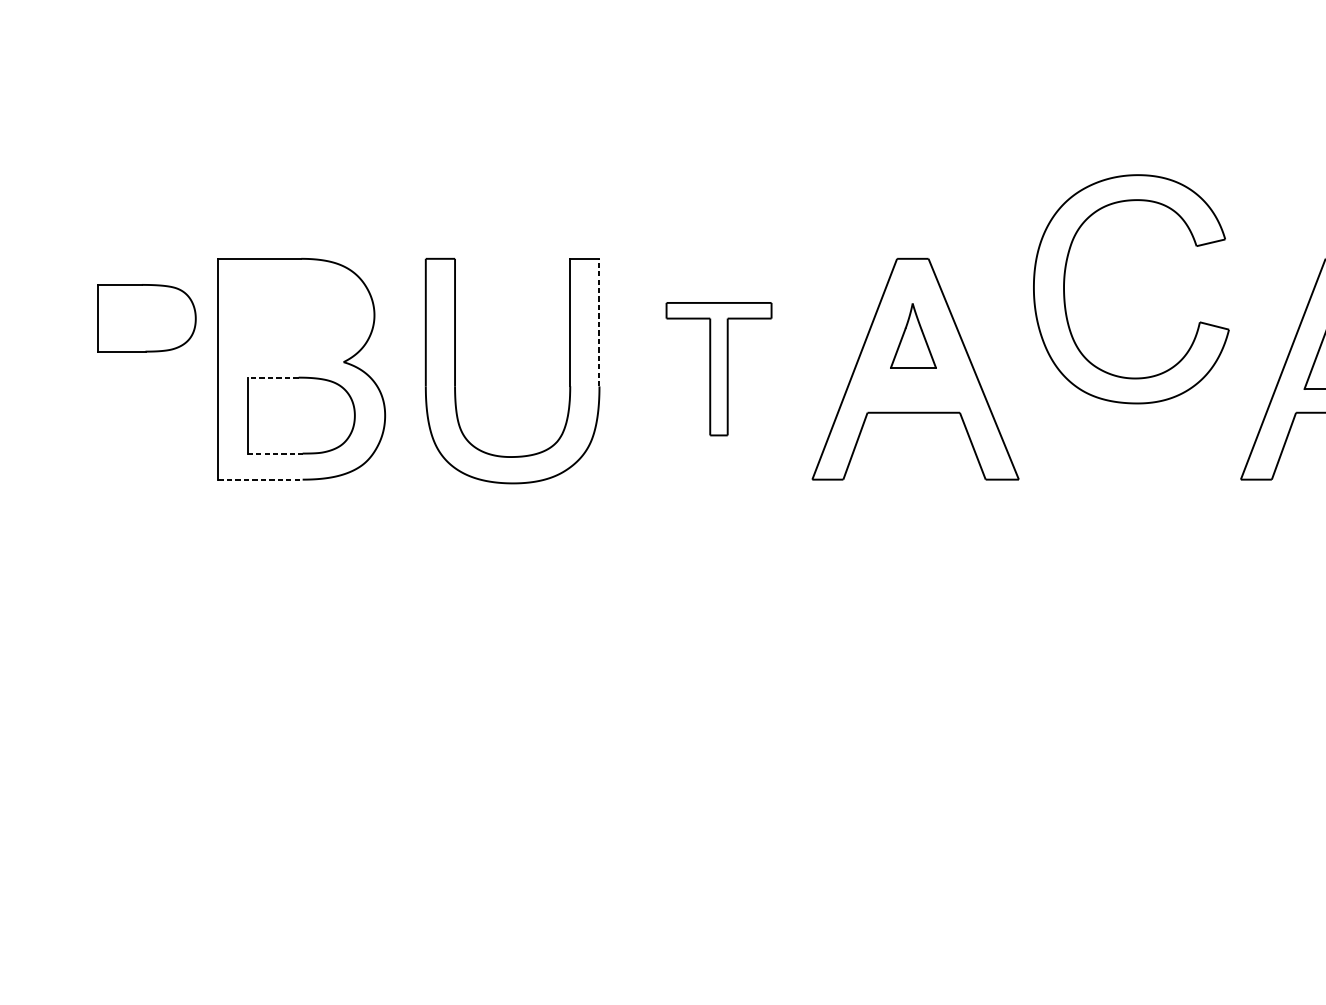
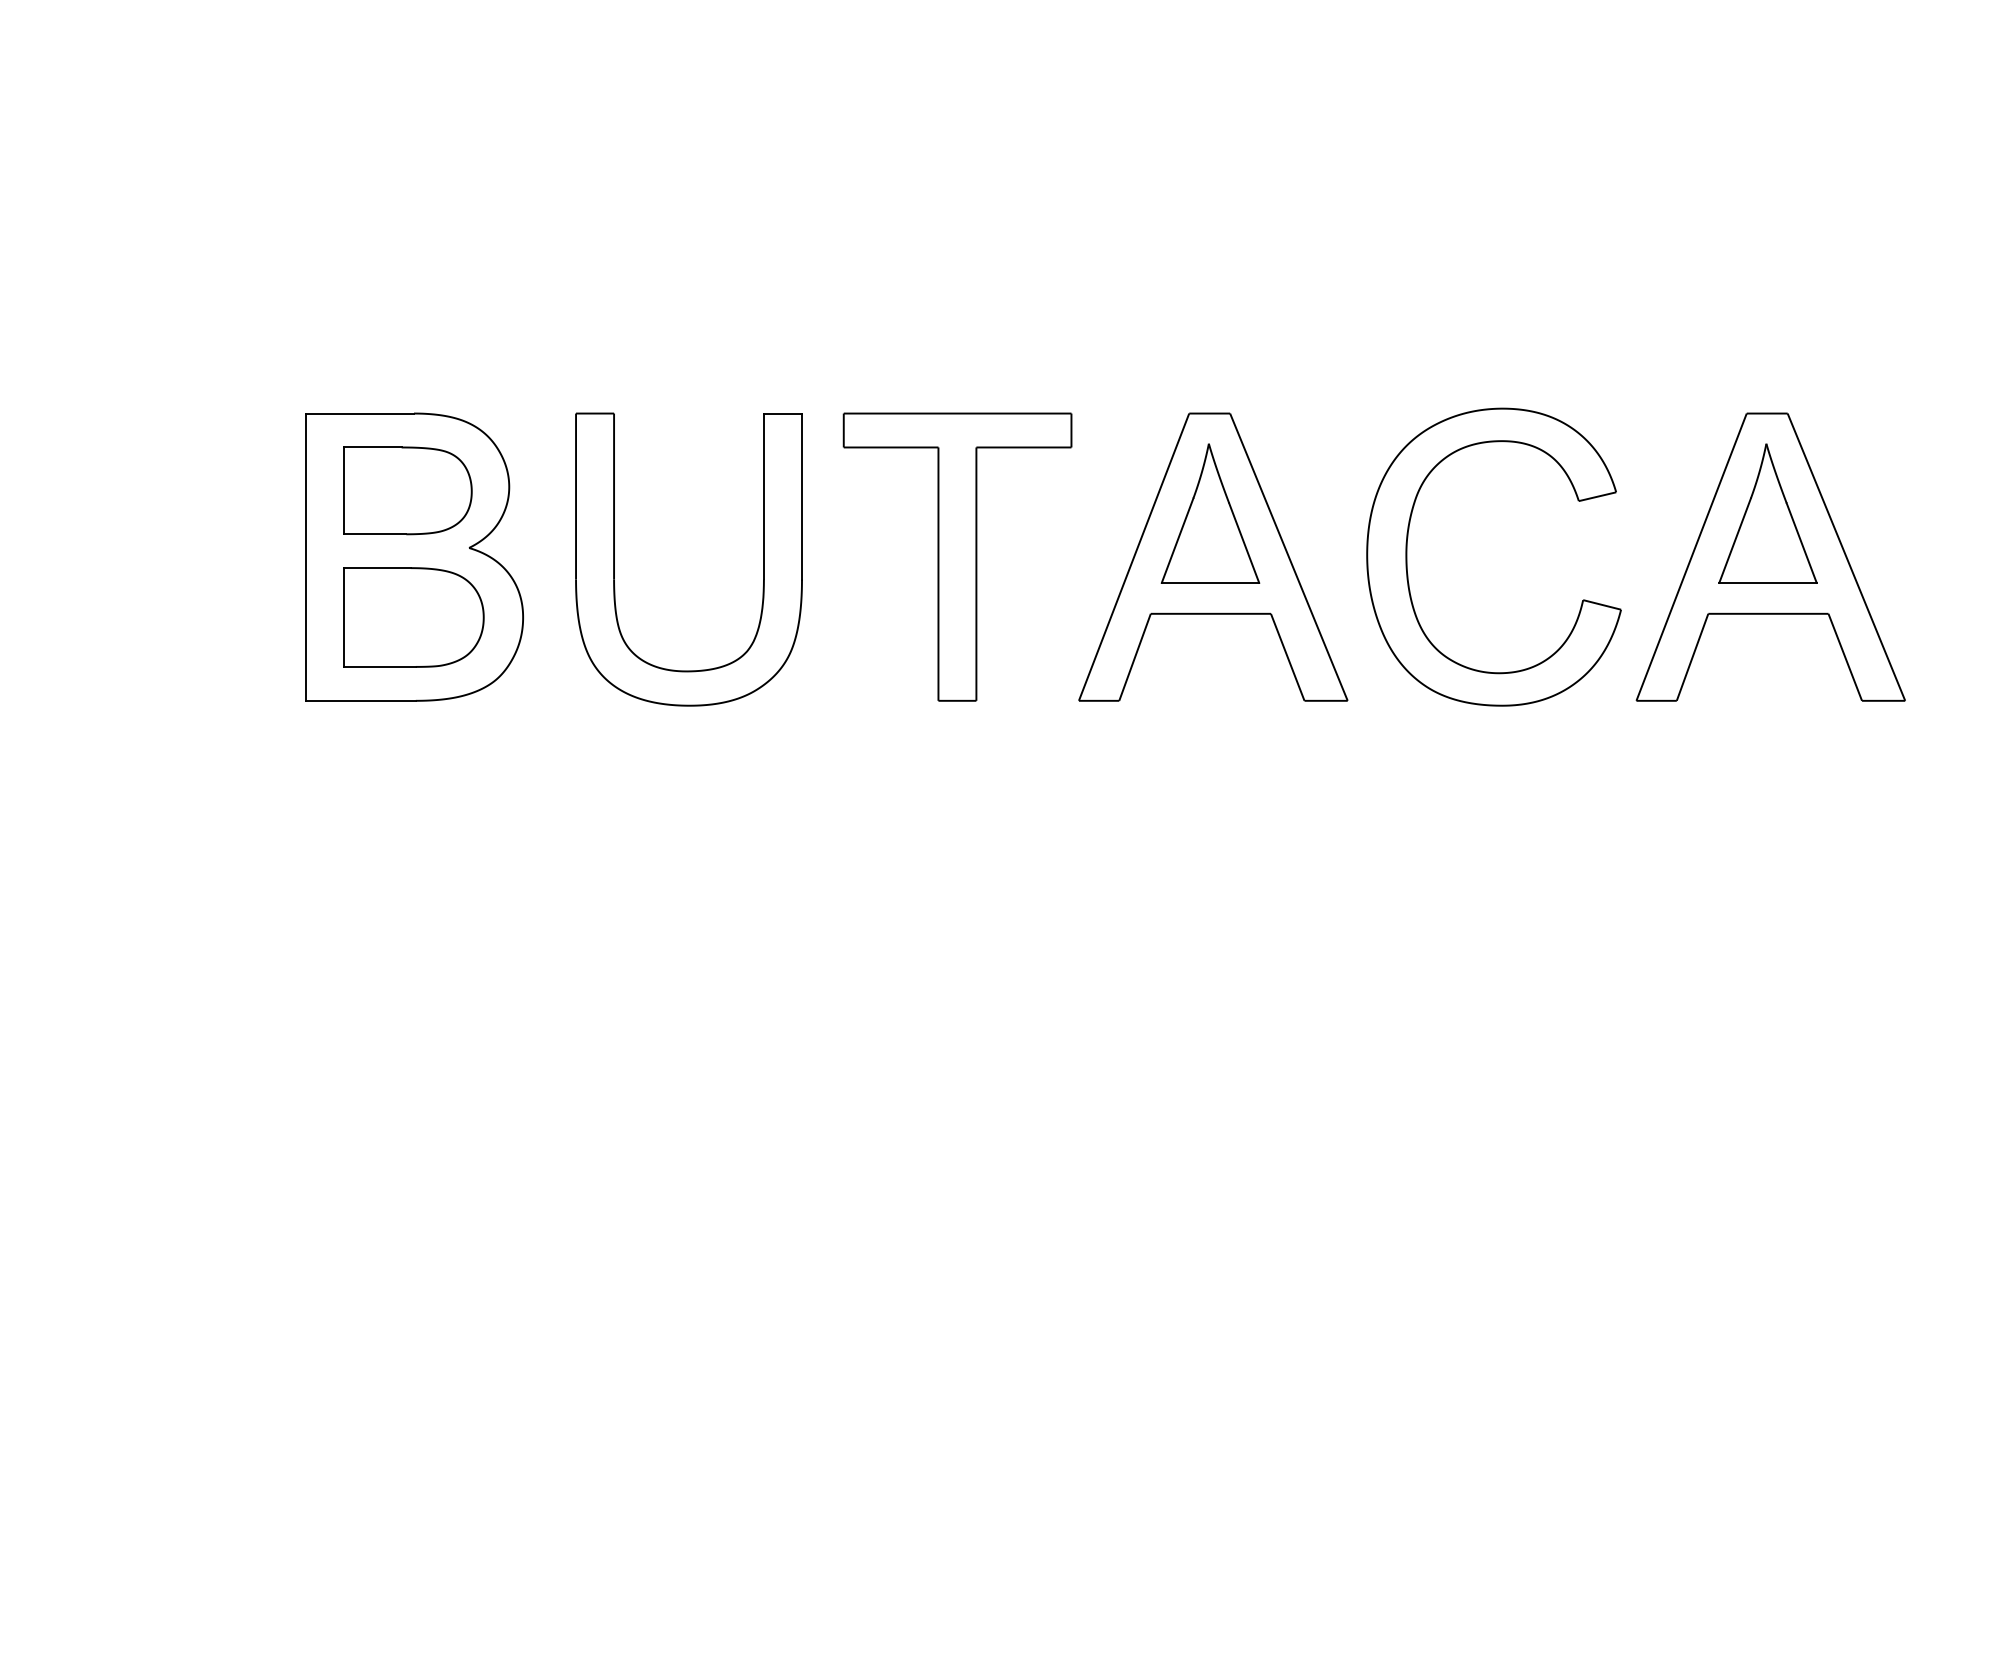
part: (1064, 288) -> (1407, 556), moved
part: (146, 317) -> (407, 490), moved
line: (599, 322) -> (802, 496), dashed -> solid
part: (913, 335) -> (1210, 513), size x1.67
part: (719, 368) -> (957, 556), size x1.67
line: (272, 377) -> (376, 568), dashed -> solid
line: (275, 453) -> (380, 666), dashed -> solid
line: (260, 479) -> (361, 700), dashed -> solid

